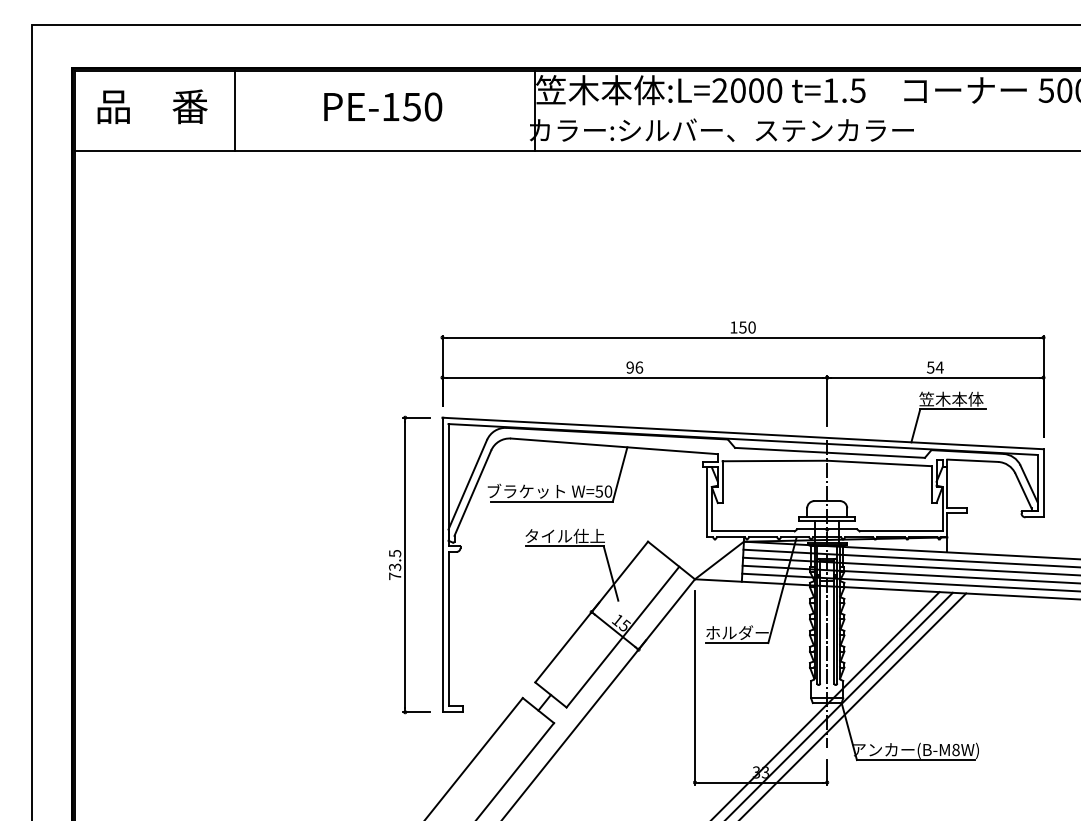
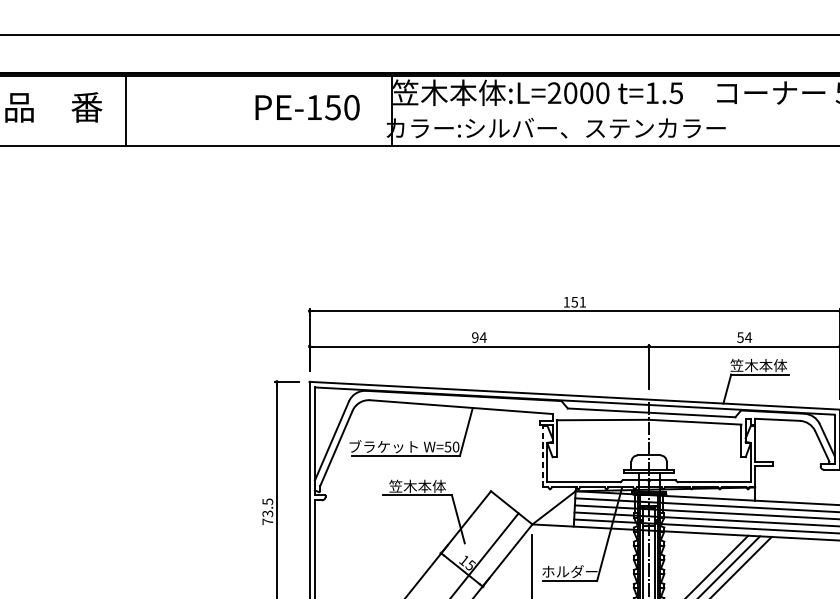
text: (383, 106) -> (307, 107), moved
text: (751, 327) -> (582, 302), 150 -> 151
text: (639, 367) -> (483, 337), 96 -> 94
line: (706, 501) -> (542, 455), solid -> dashed
text: (564, 535) -> (417, 485), タイル仕上 -> 笠木本体

